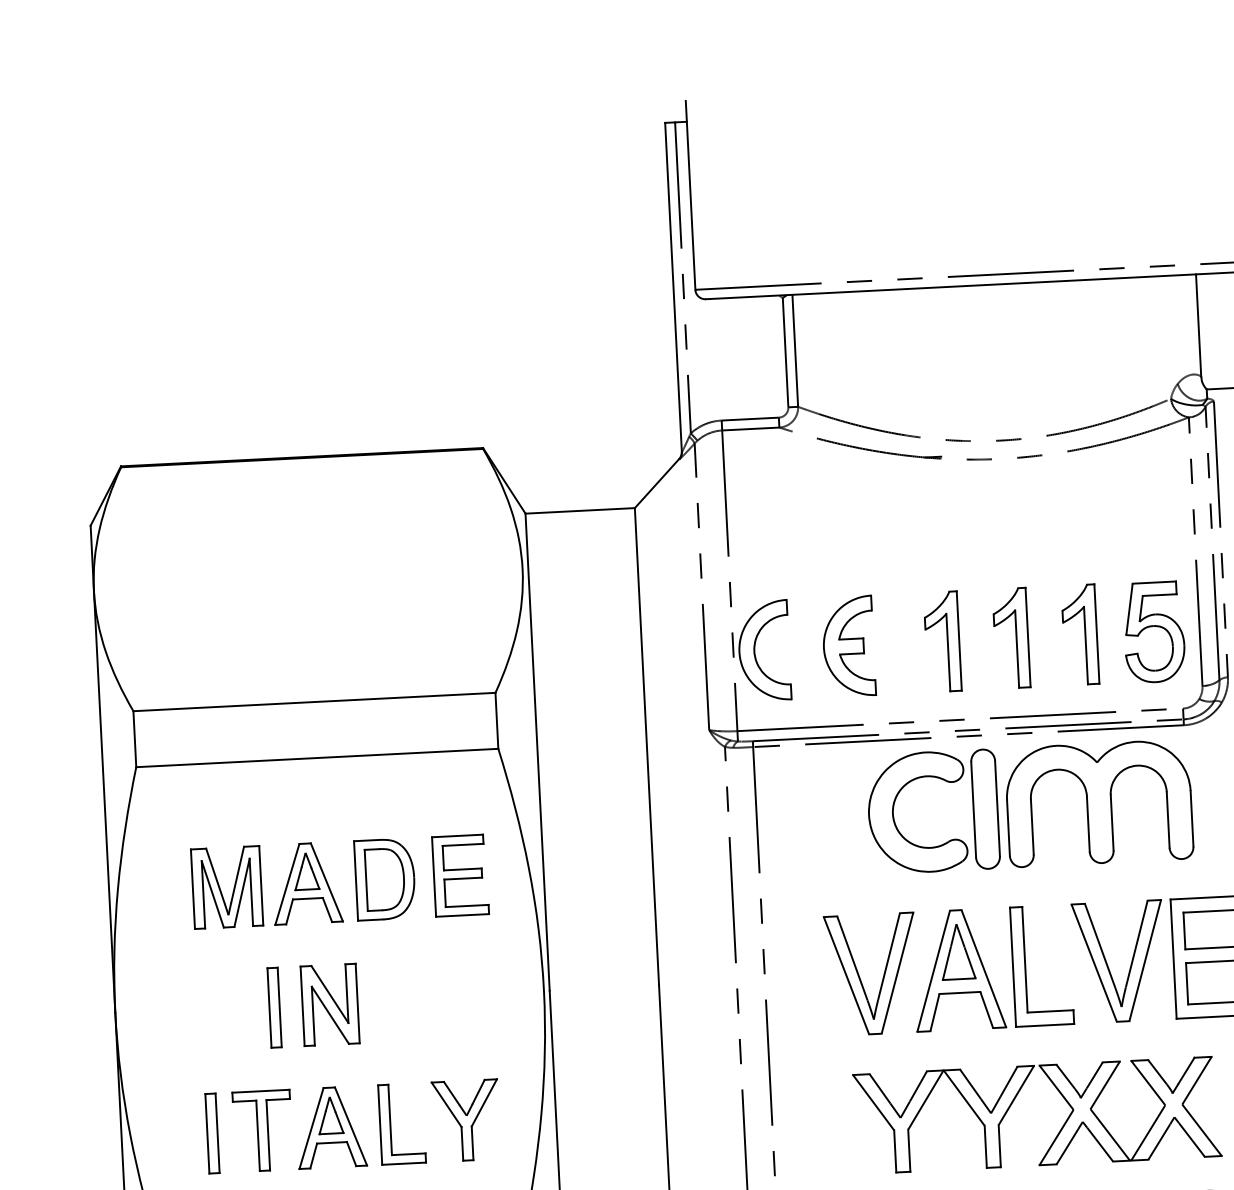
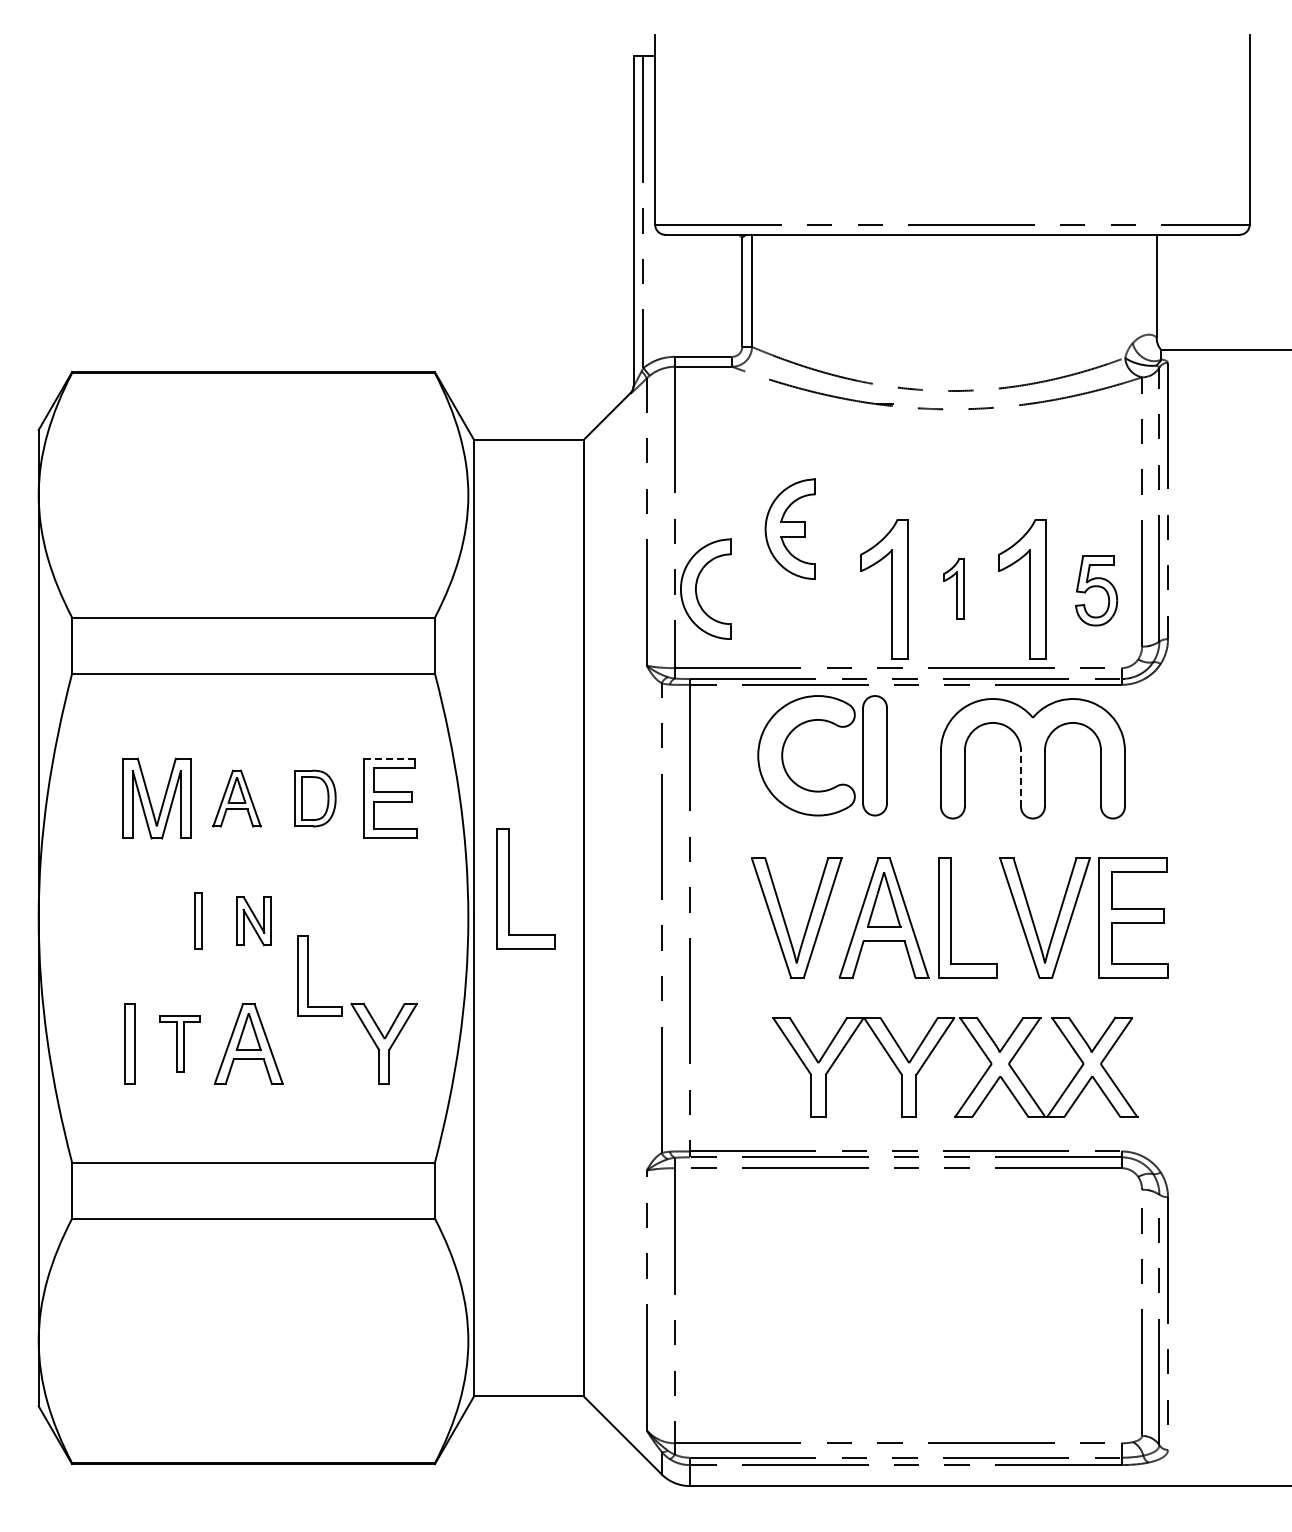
part: (1154, 632) -> (1096, 590), size x0.7
part: (1080, 634) -> (1022, 588), size x1.4
part: (1011, 637) -> (953, 588), size x0.6
part: (942, 641) -> (884, 588), size x1.4
part: (847, 645) -> (789, 528), moved
part: (945, 781) -> (836, 726), moved
line: (1088, 823) -> (1021, 778), solid -> dashed
line: (457, 835) -> (389, 758), solid -> dashed
part: (385, 879) -> (315, 798), size x0.7
part: (306, 883) -> (236, 798), size x0.7
part: (583, 959) -> (509, 888), added
part: (329, 1005) -> (253, 921), size x0.6
part: (273, 1007) -> (197, 920), size x0.7
part: (390, 1124) -> (308, 975), moved
part: (263, 1130) -> (180, 1043), size x0.7

